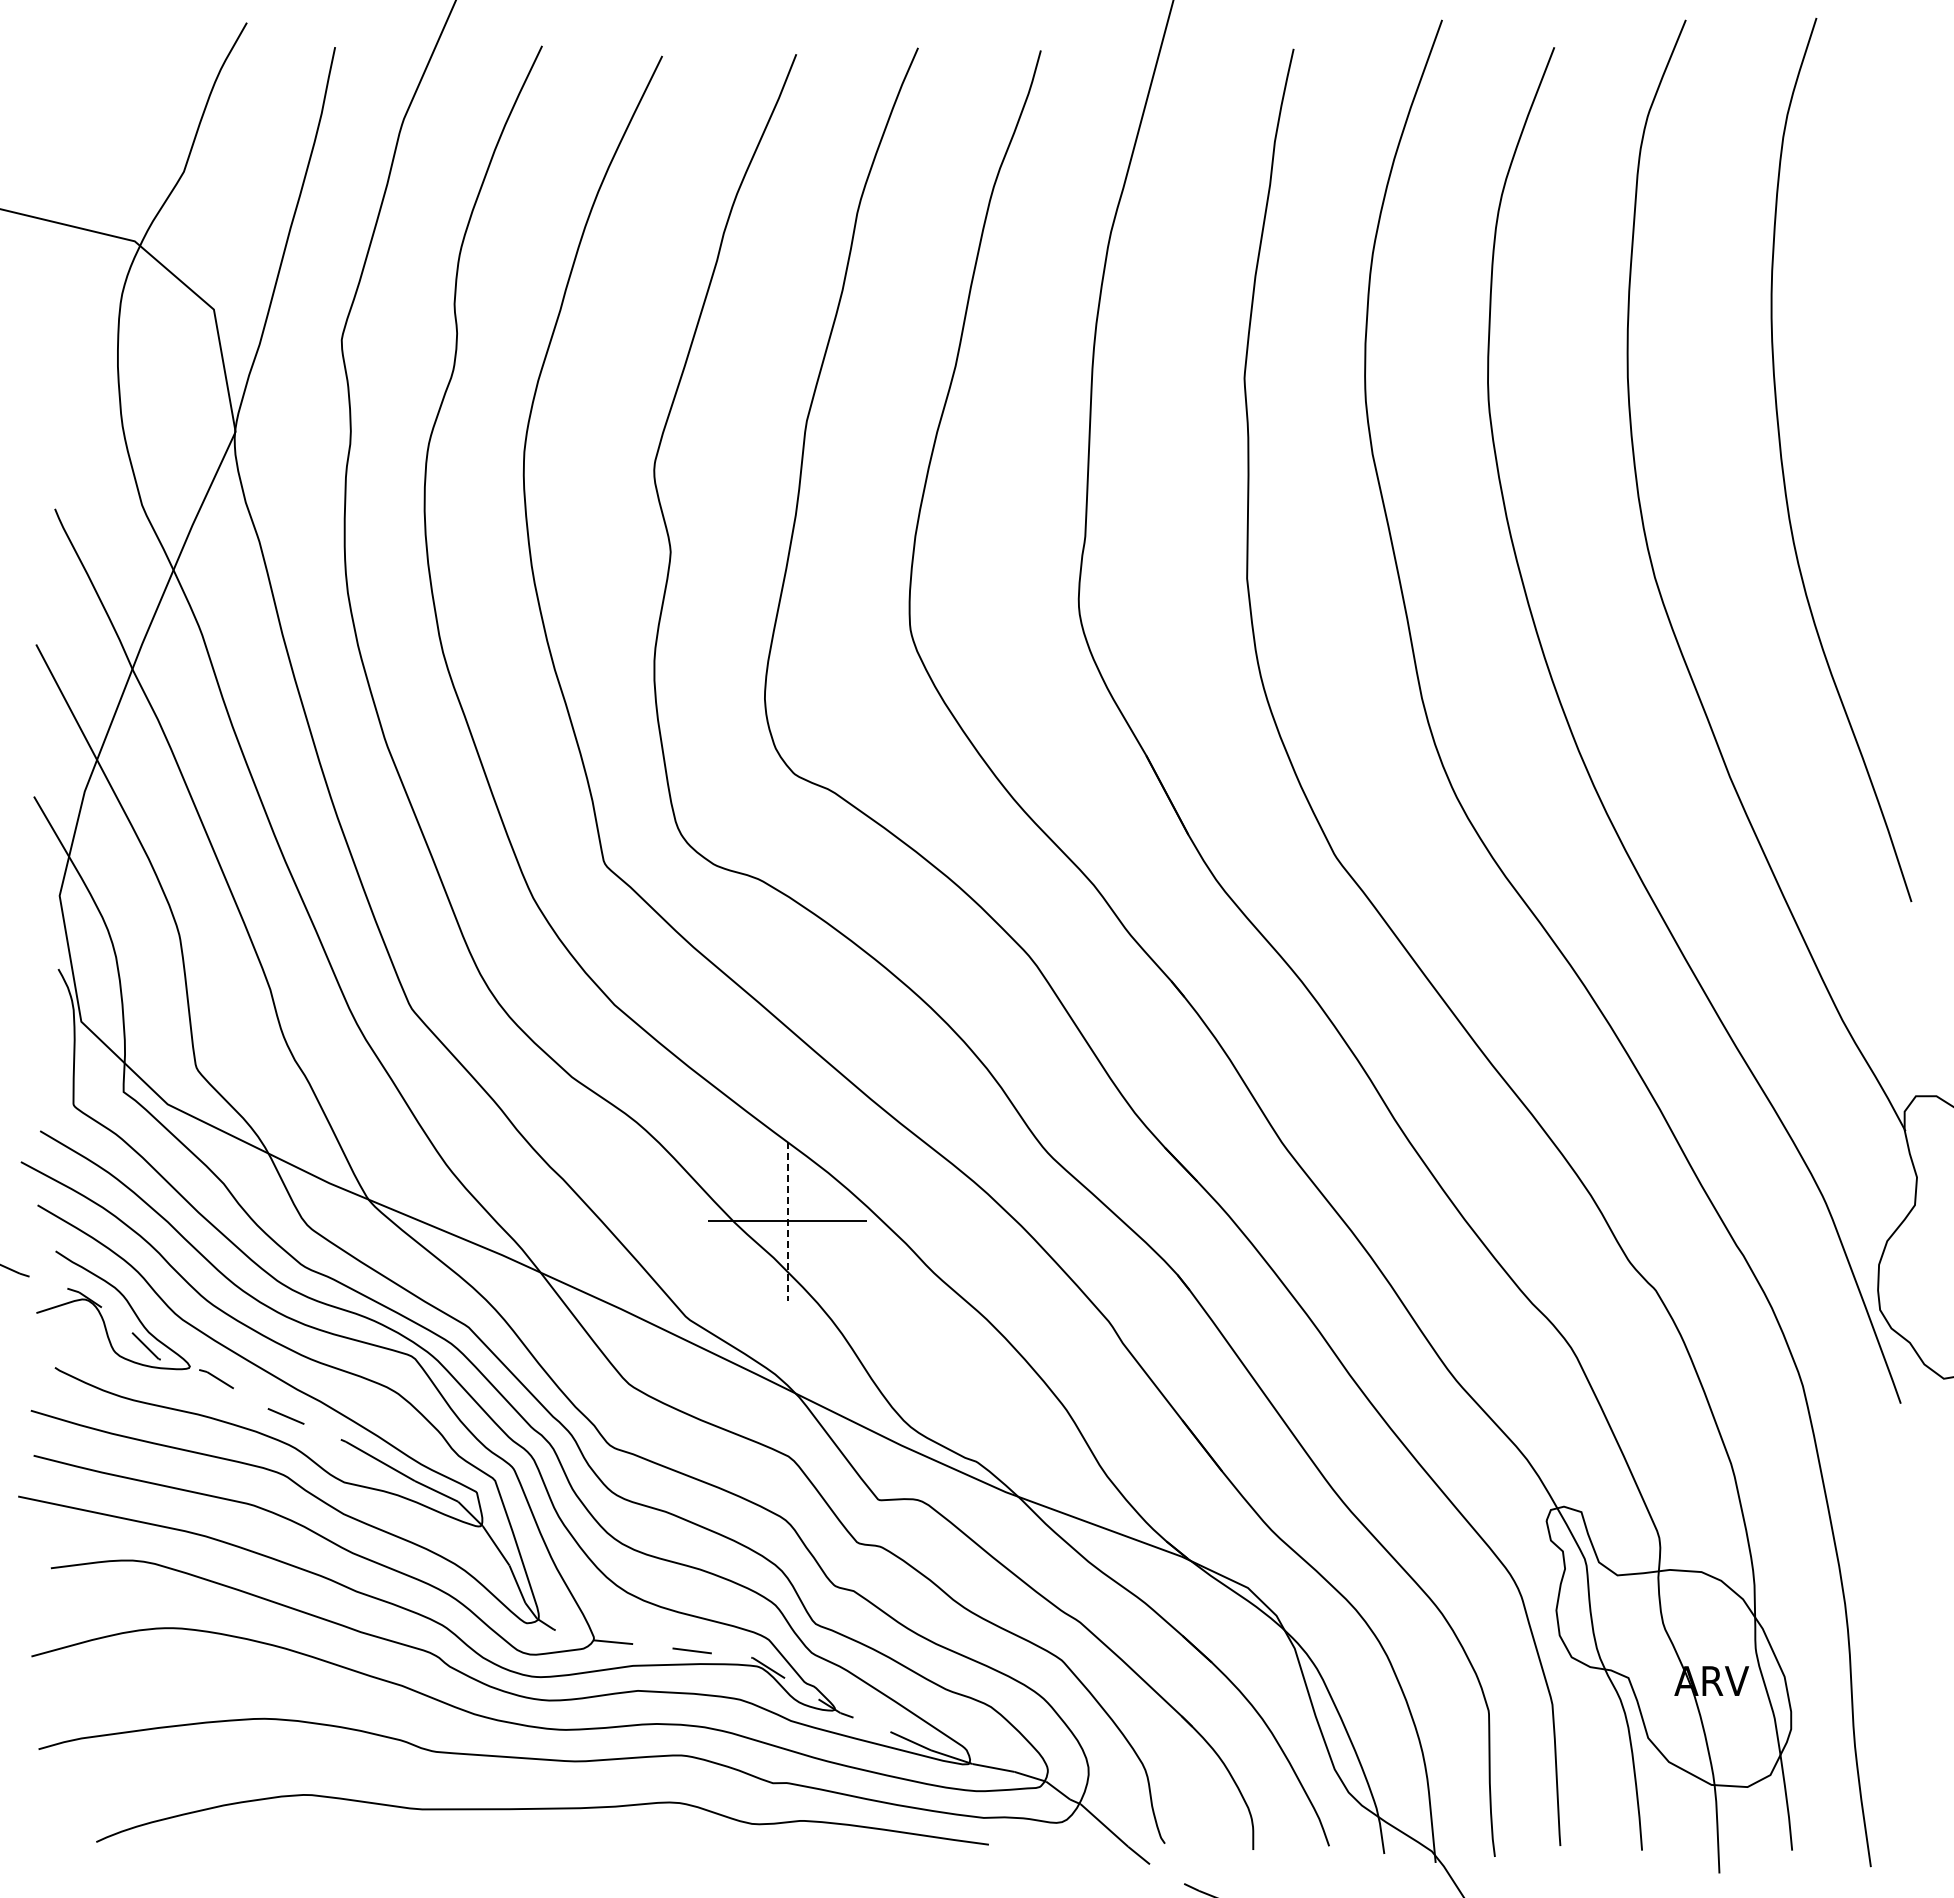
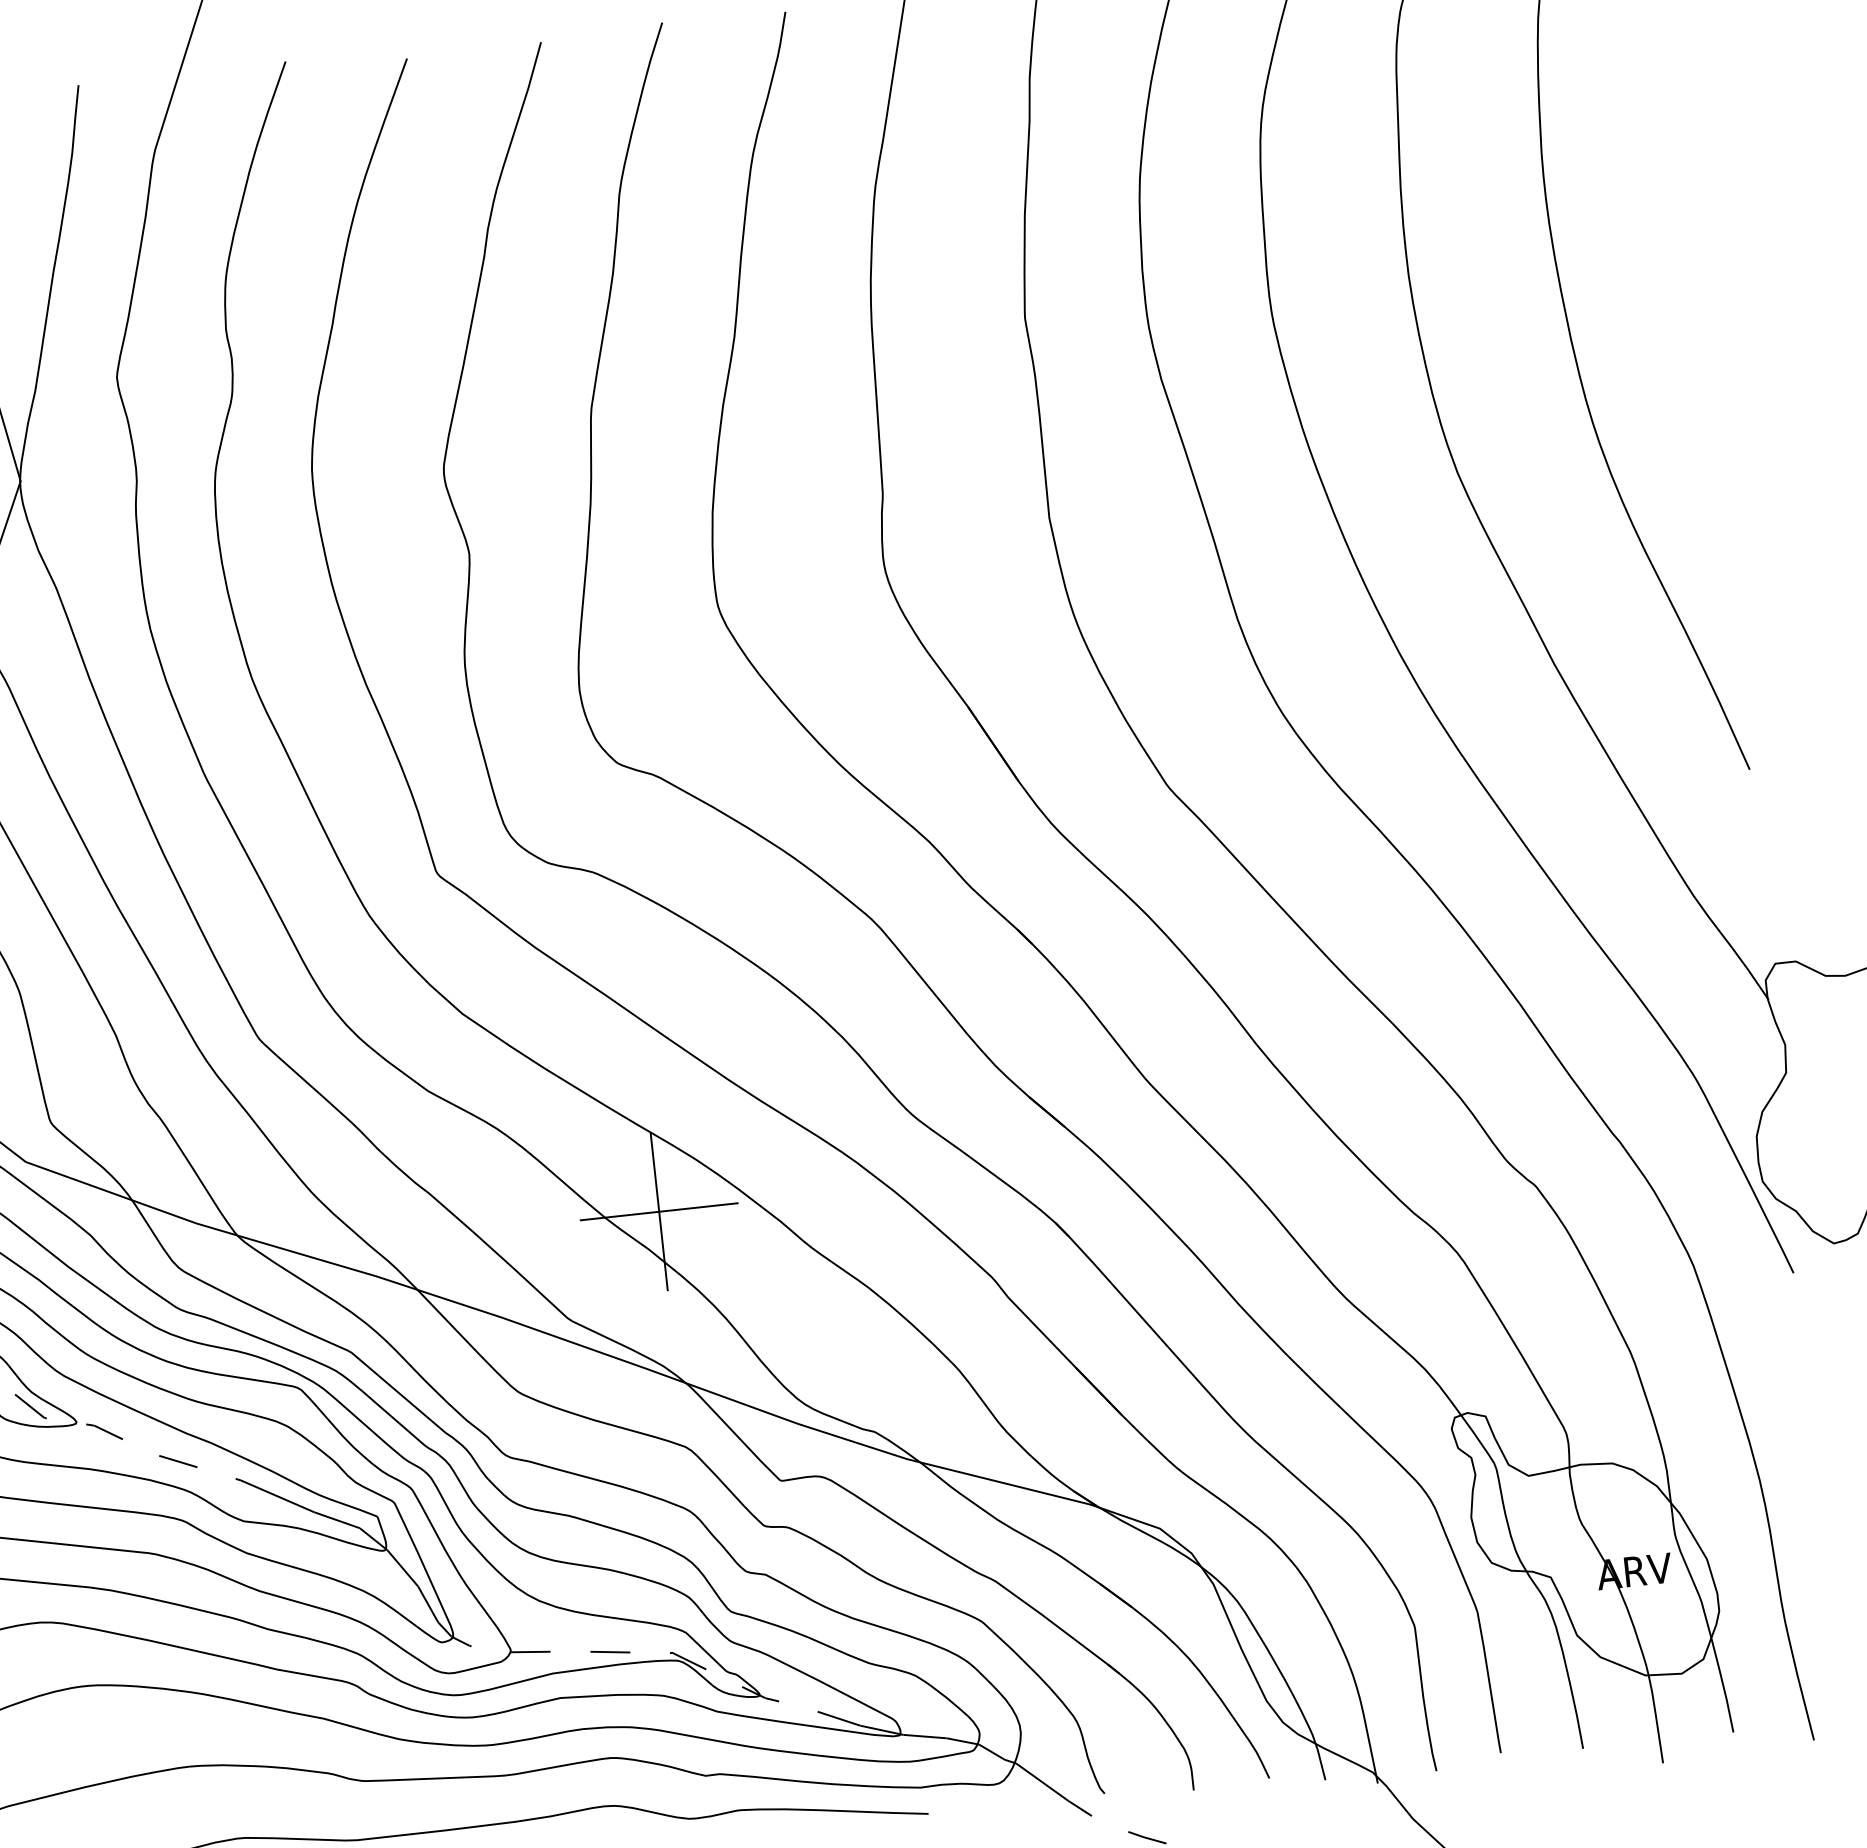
line: (787, 1221) -> (659, 1211), dashed -> solid

